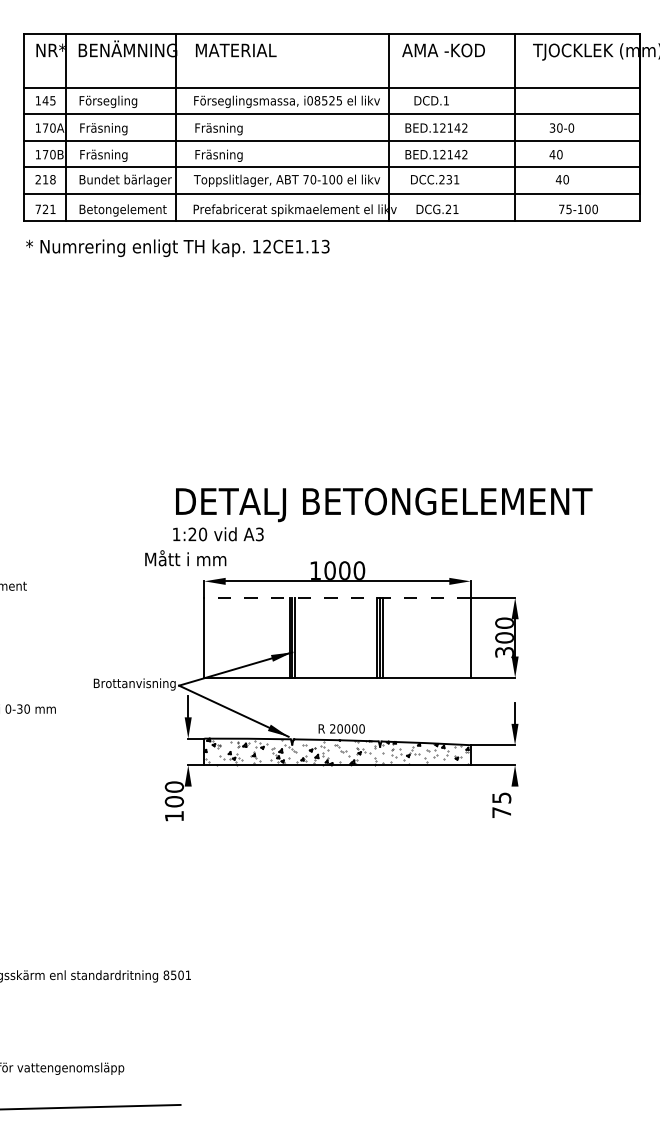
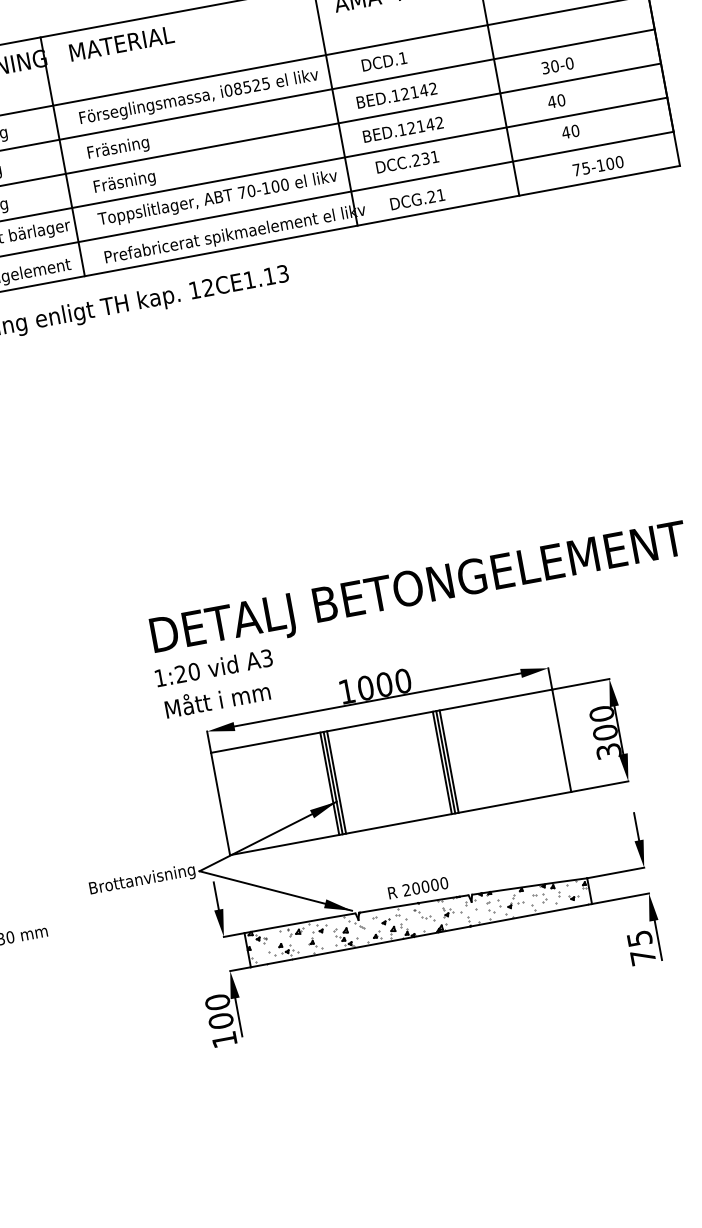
text: (185, 558) -> (217, 699), moved
line: (337, 597) -> (381, 720), dashed -> solid
line: (188, 801) -> (239, 1017), added
line: (515, 801) -> (658, 939), added

